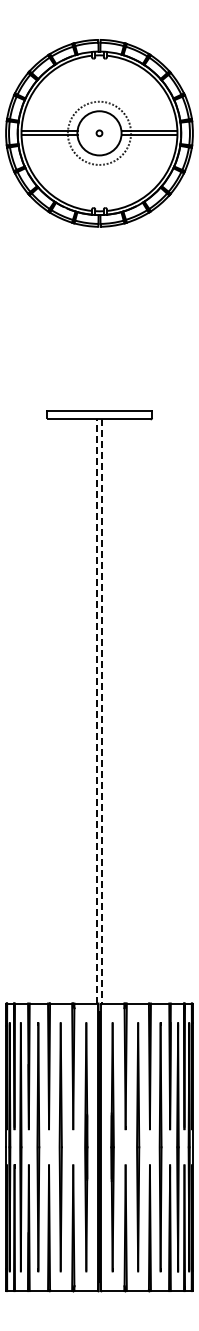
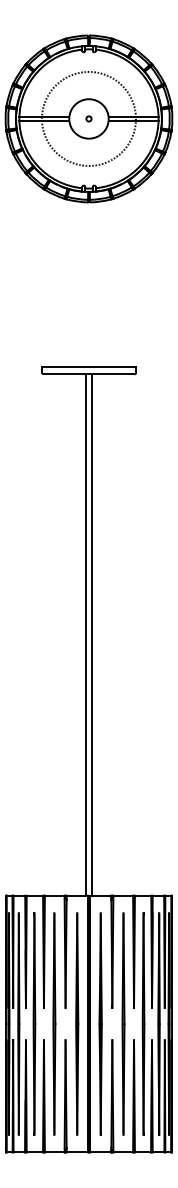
circle: (99, 133) -> (89, 119), size x1.67
line: (96, 710) -> (86, 634), dashed -> solid
line: (102, 711) -> (91, 635), dashed -> solid

